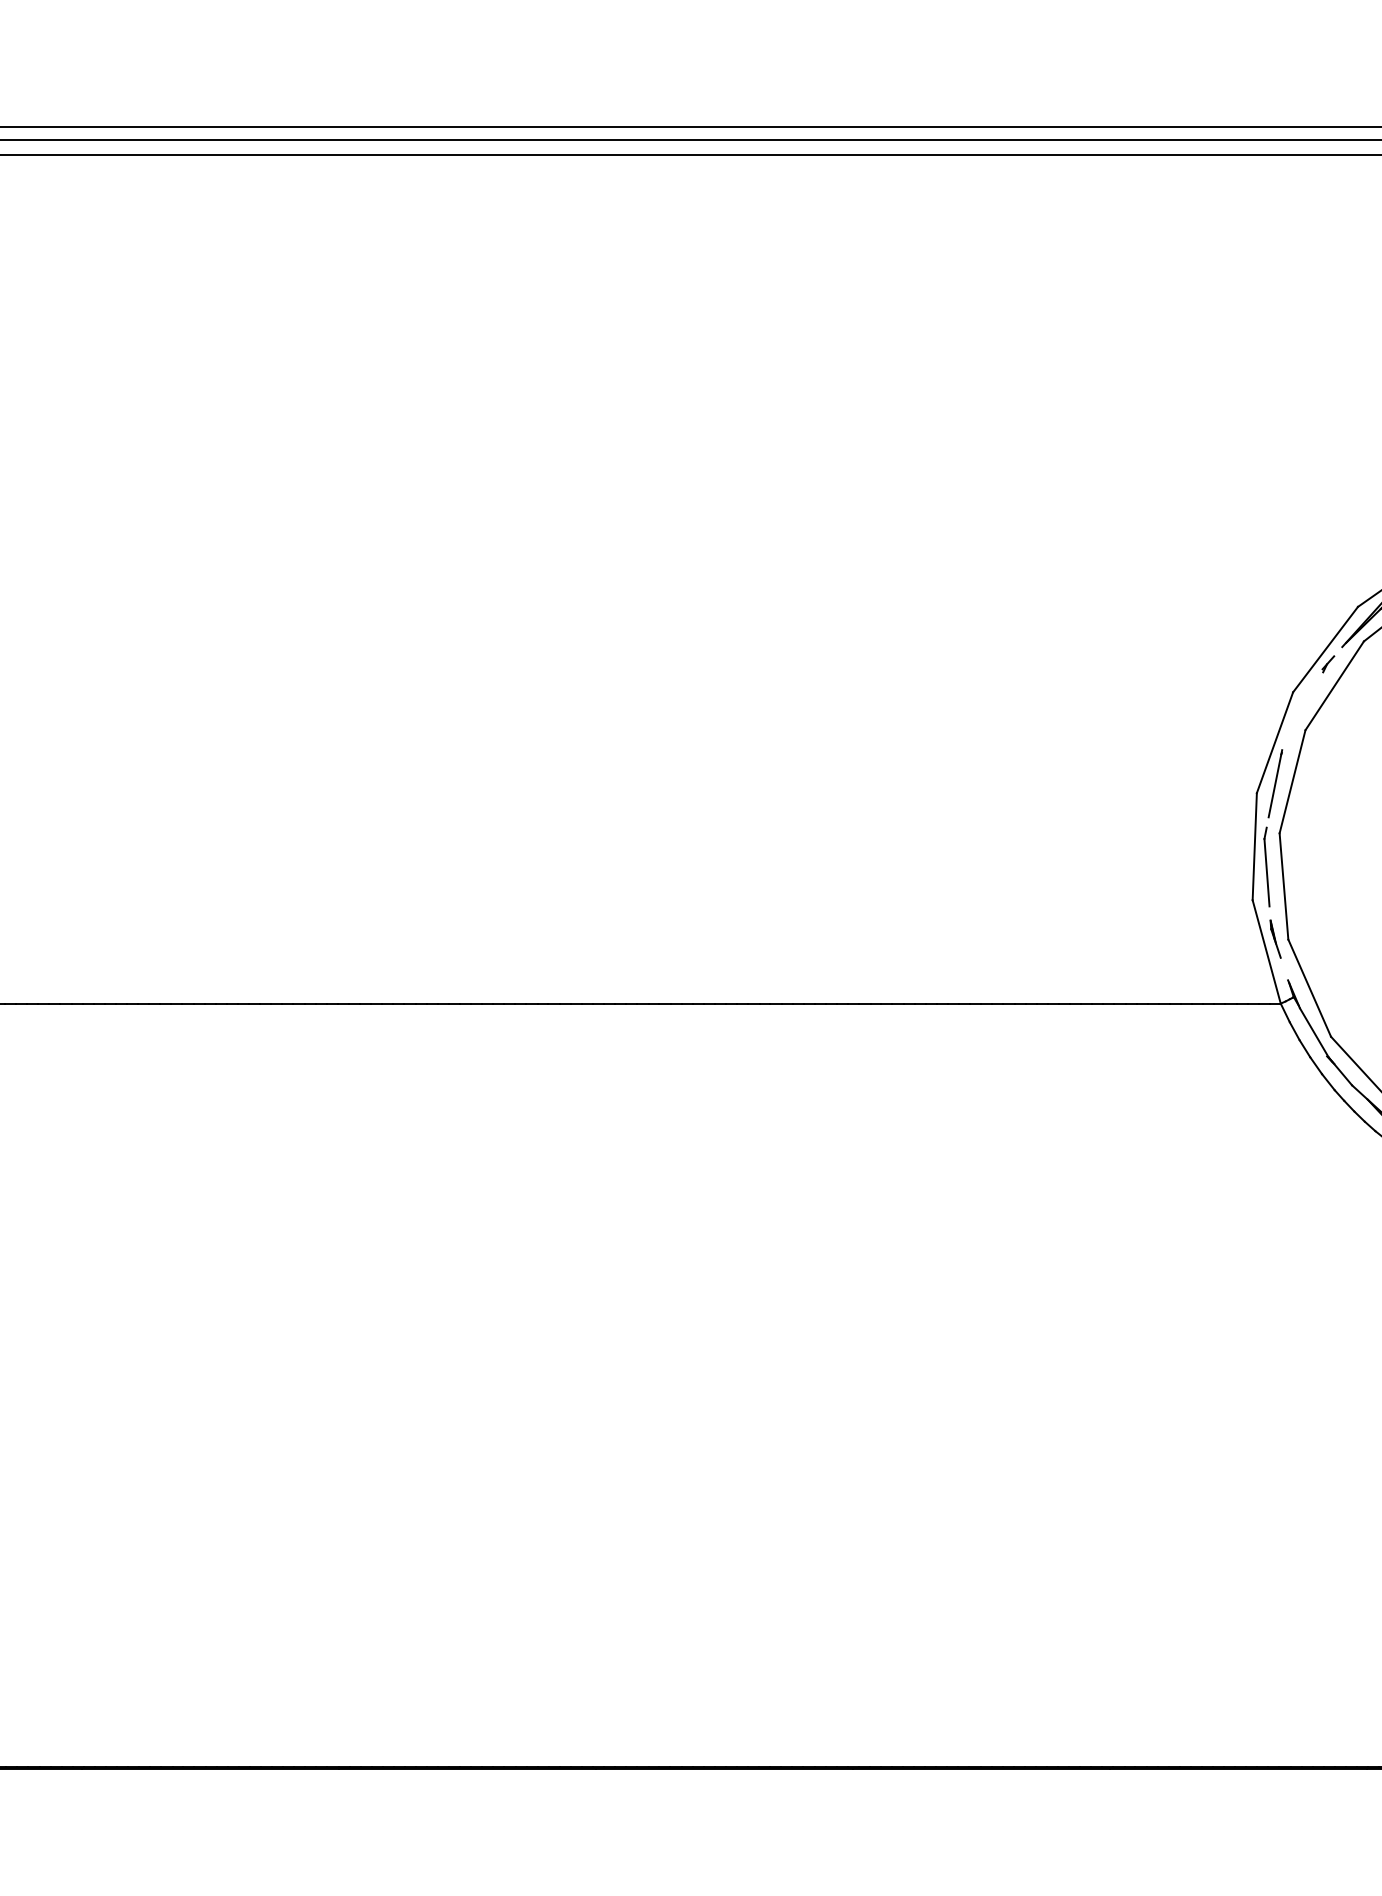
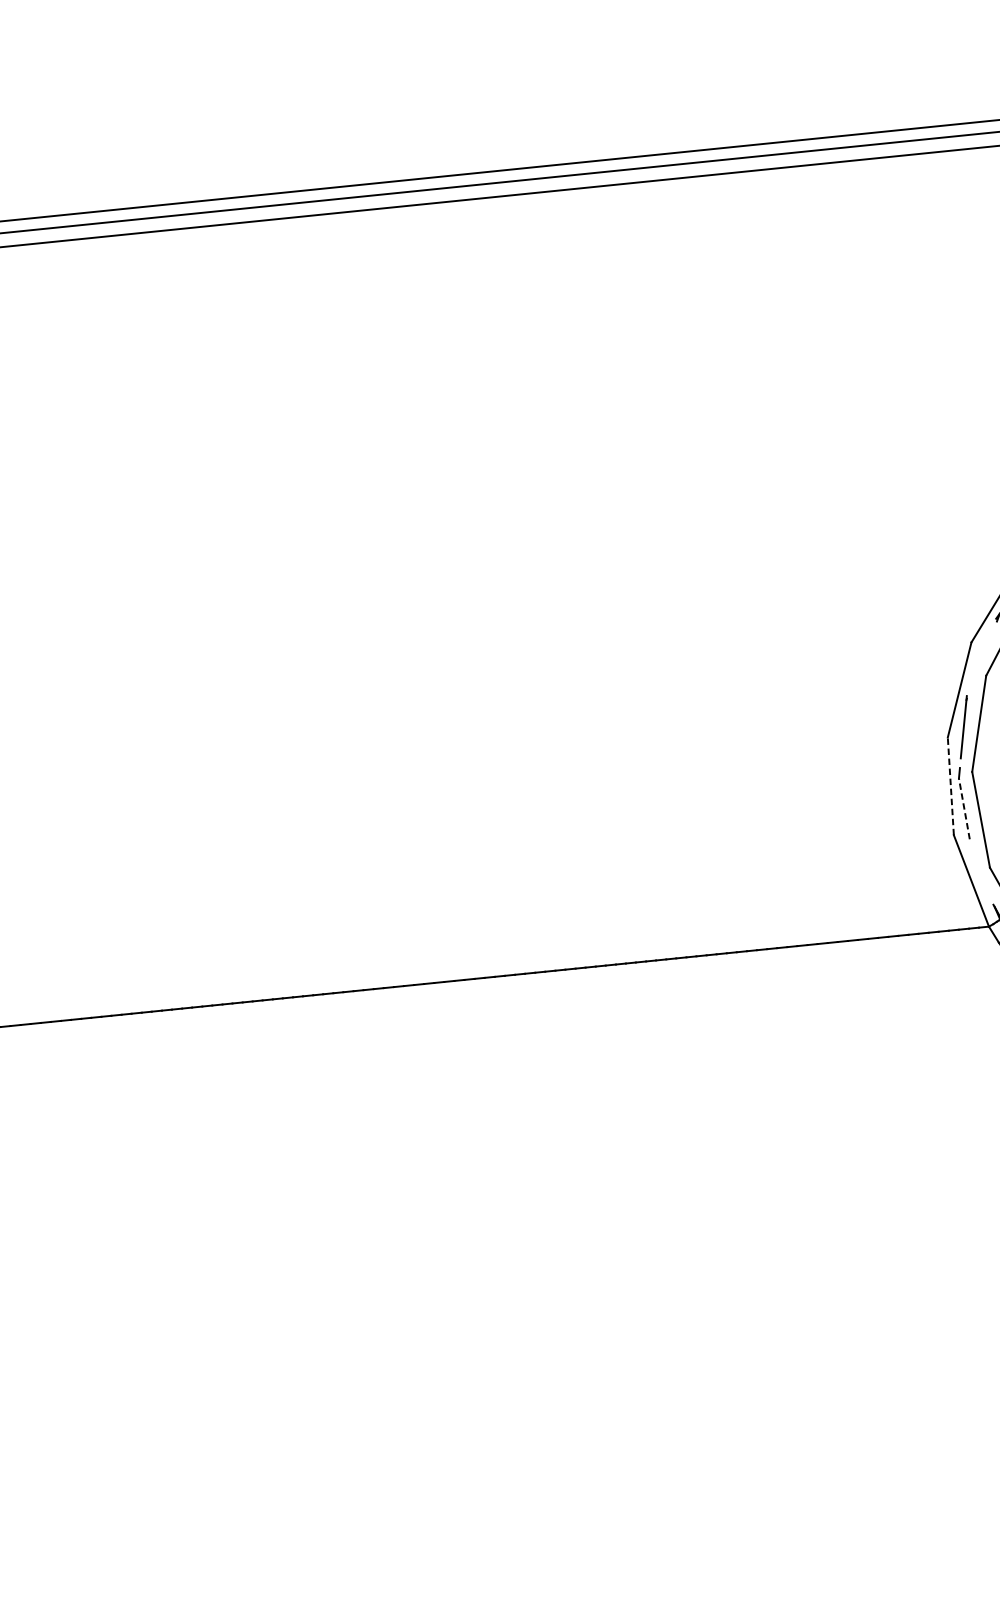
line: (1254, 846) -> (950, 786), solid -> dashed
line: (1266, 872) -> (963, 808), solid -> dashed
line: (1275, 938) -> (978, 867), removed

